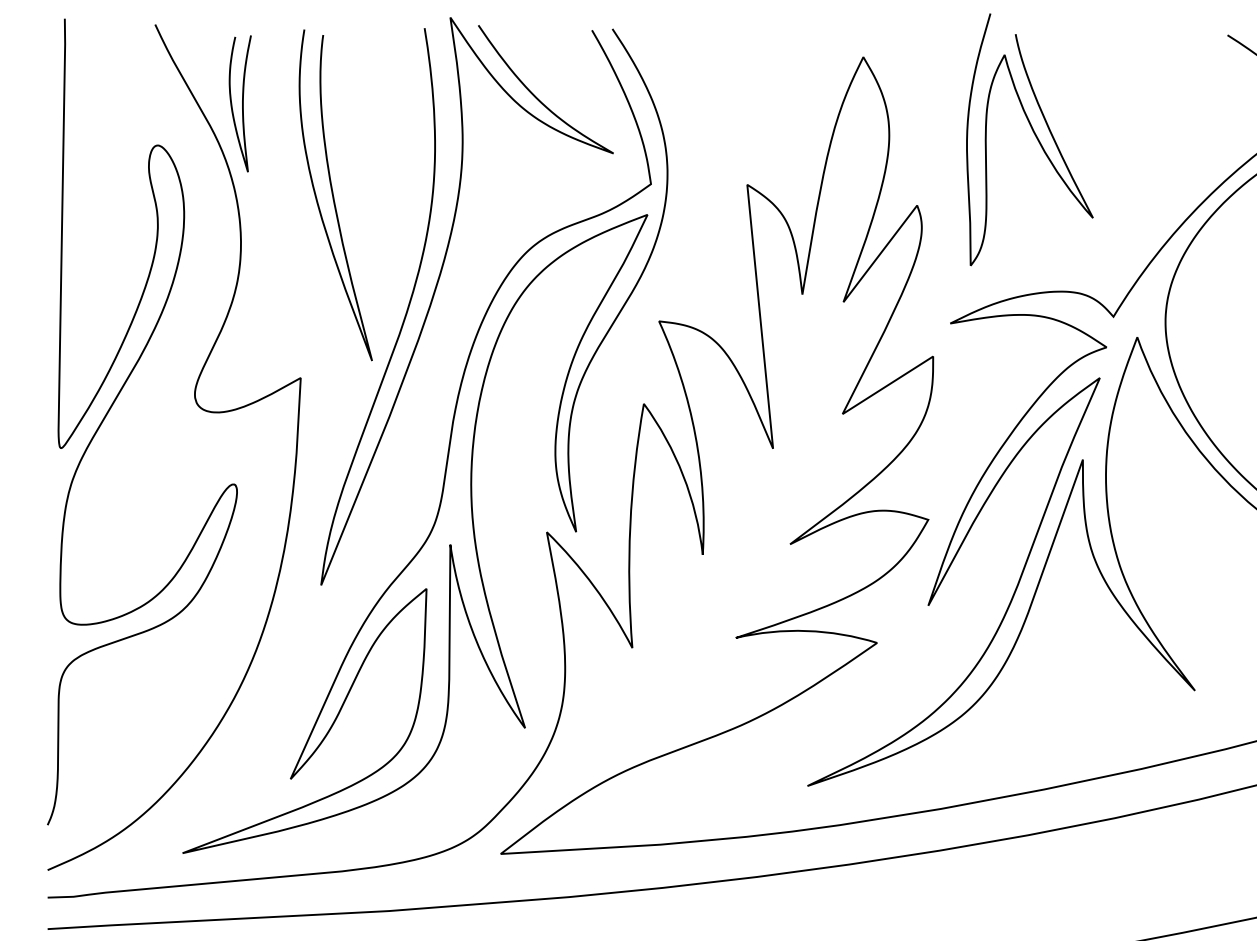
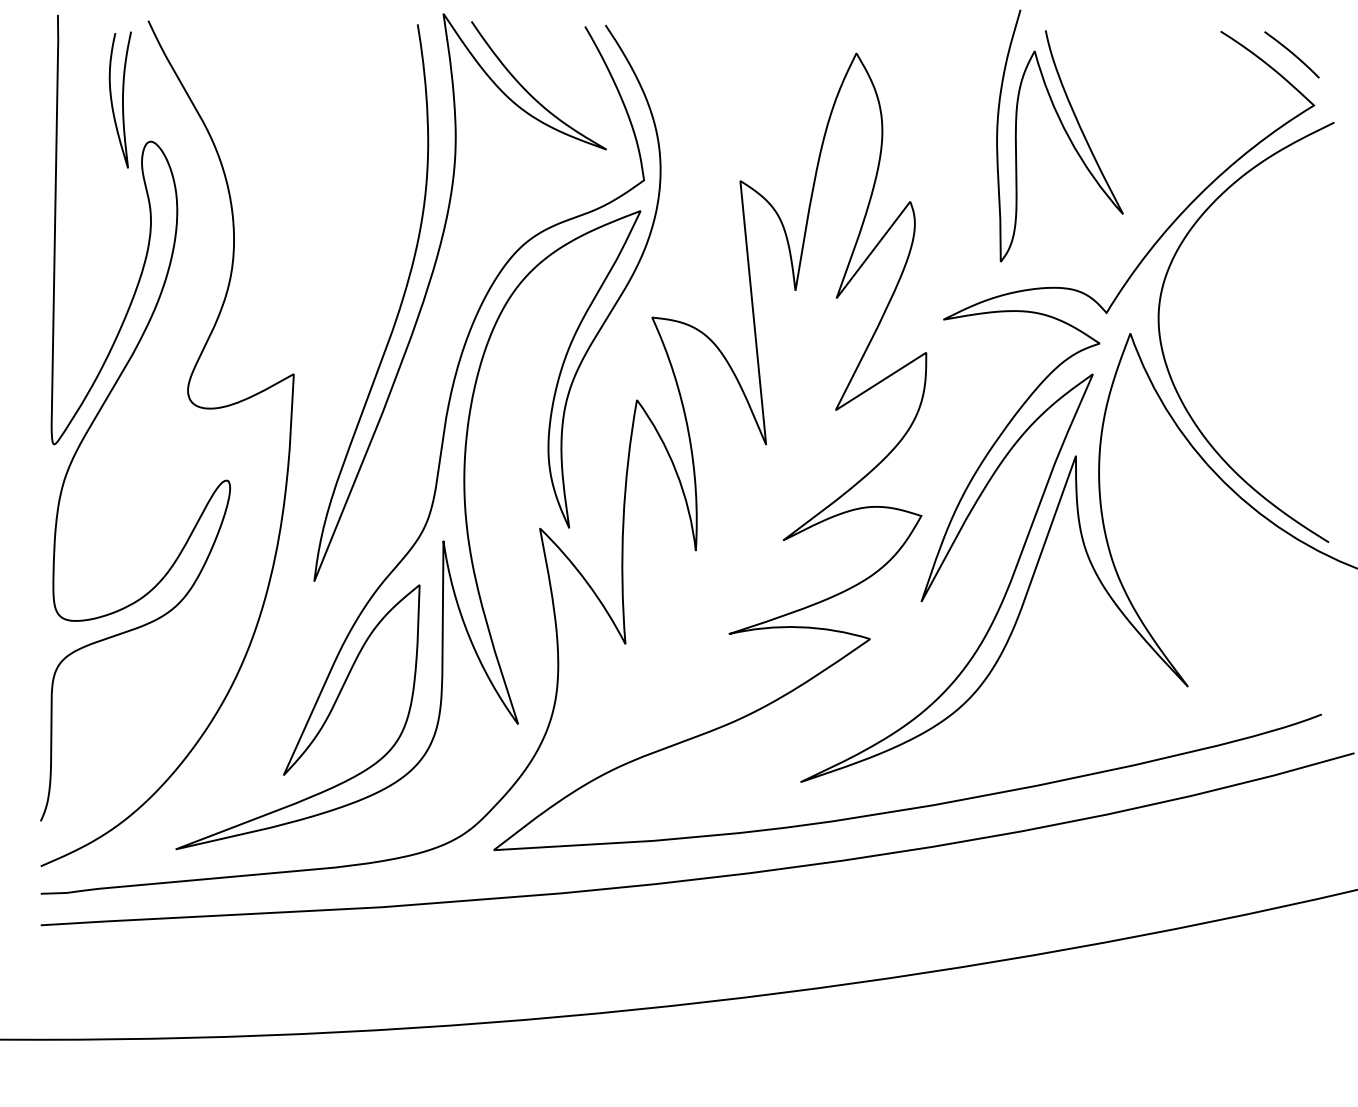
curve: (242, 103) -> (122, 99), moved
curve: (1035, 137) -> (1065, 133), moved
curve: (334, 196) -> (327, 192), removed

